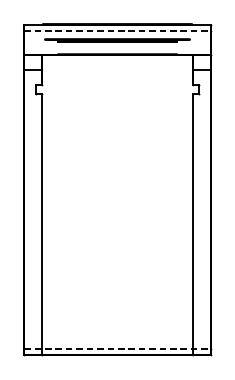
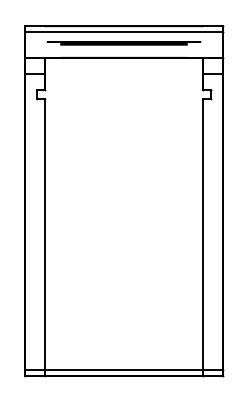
line: (117, 30) -> (124, 32), dashed -> solid
line: (117, 349) -> (124, 369), dashed -> solid

